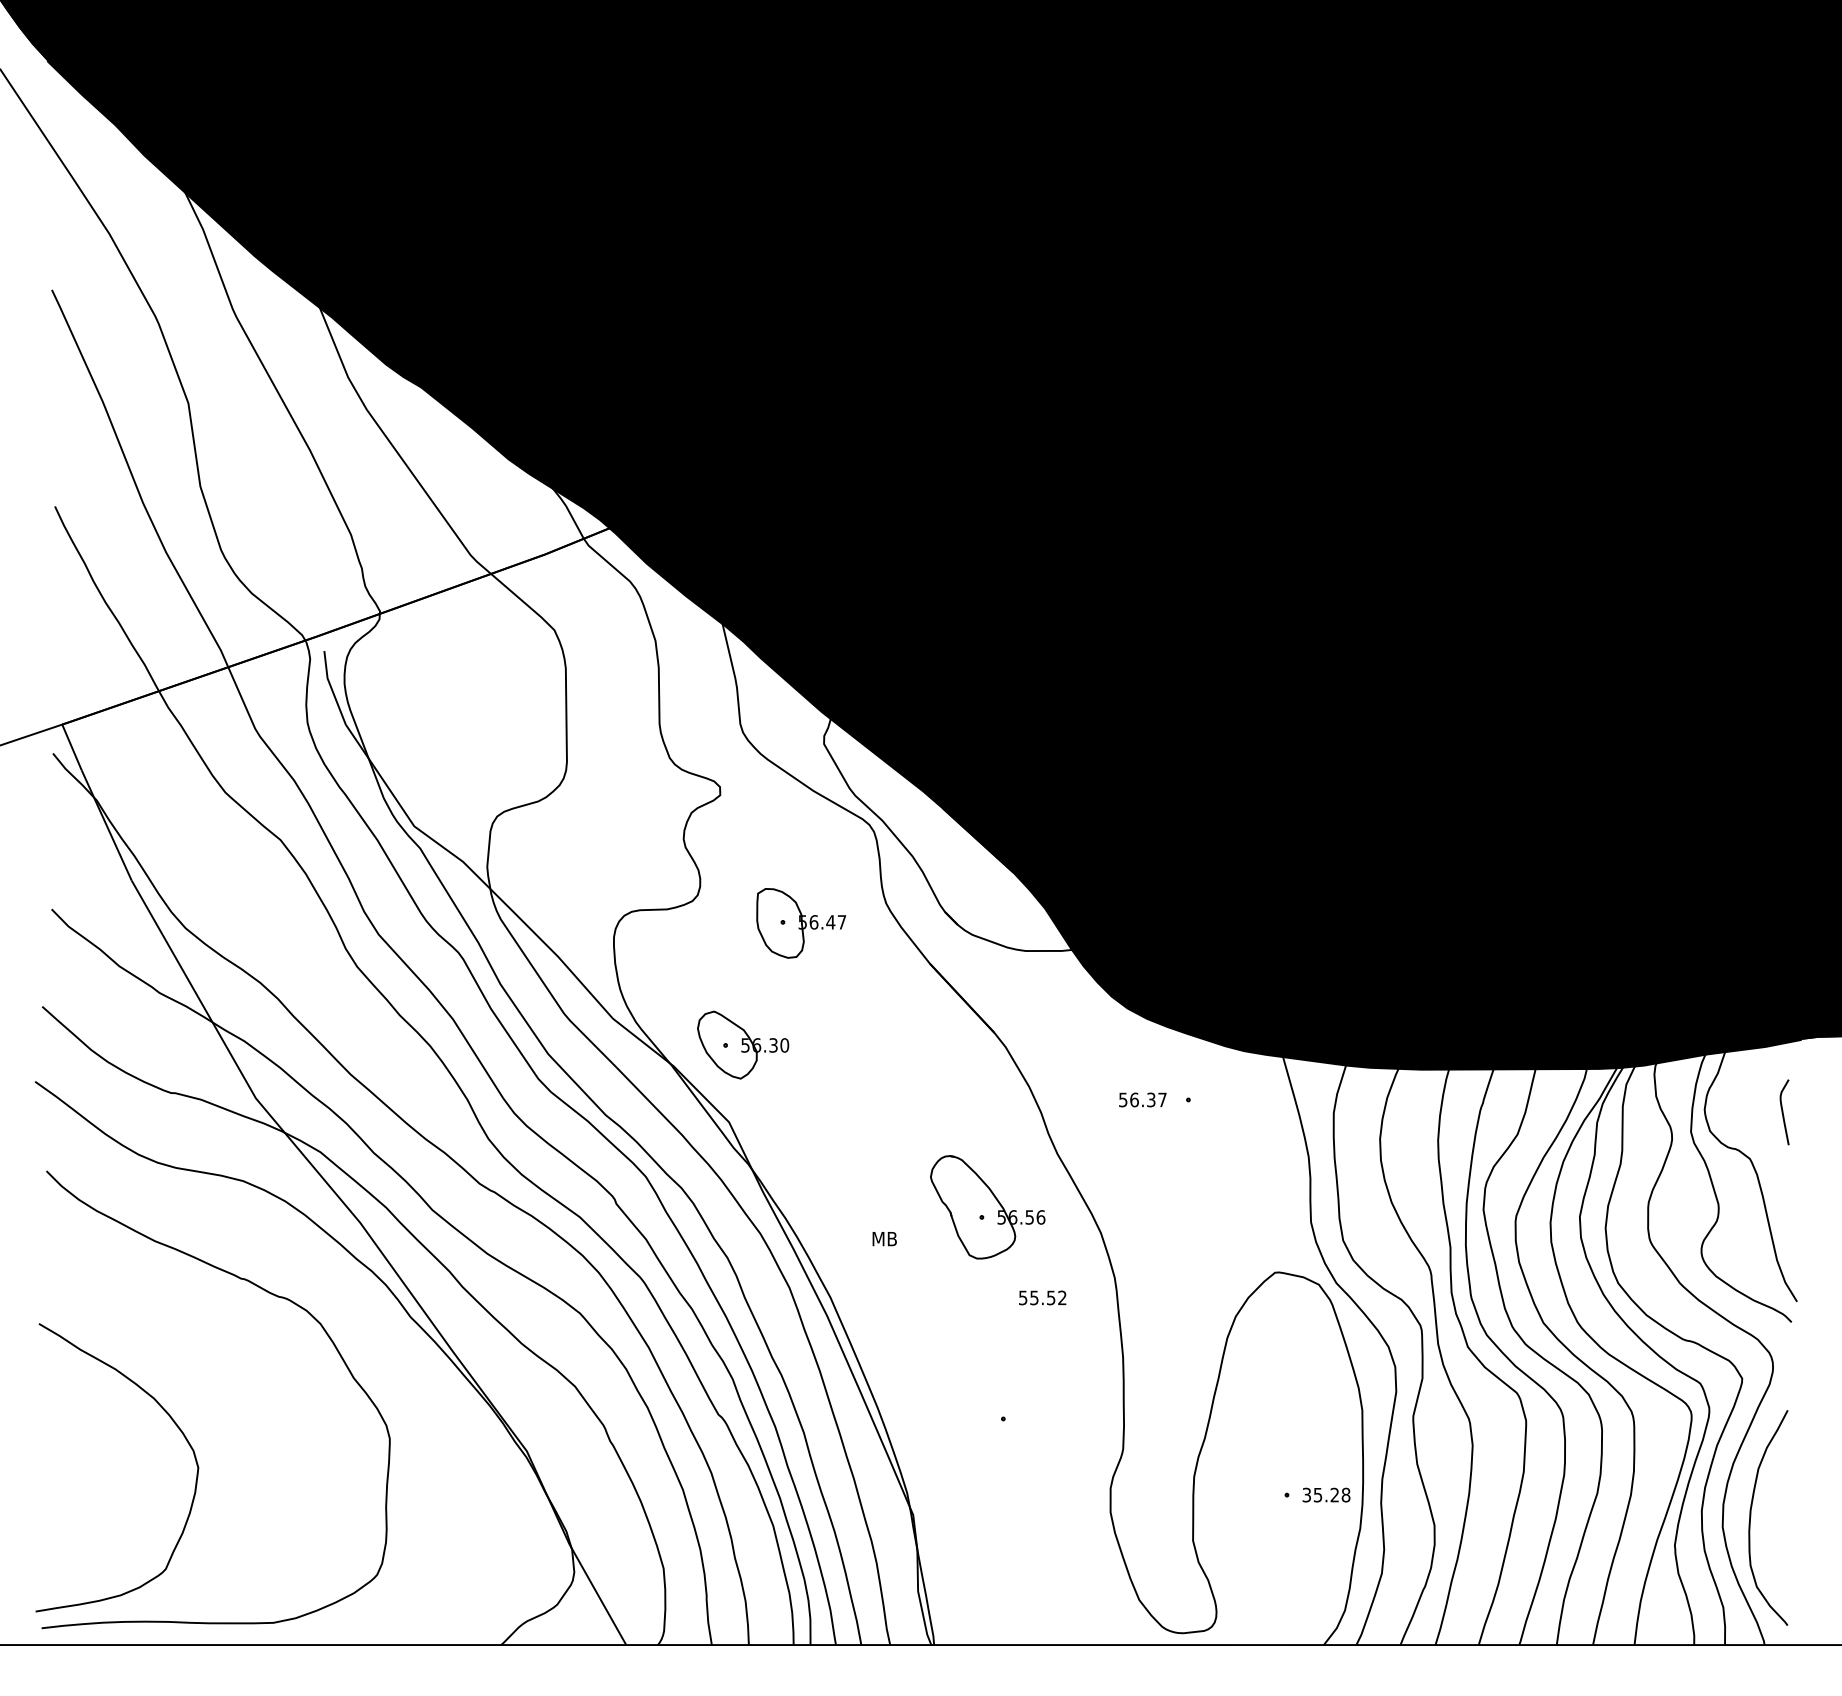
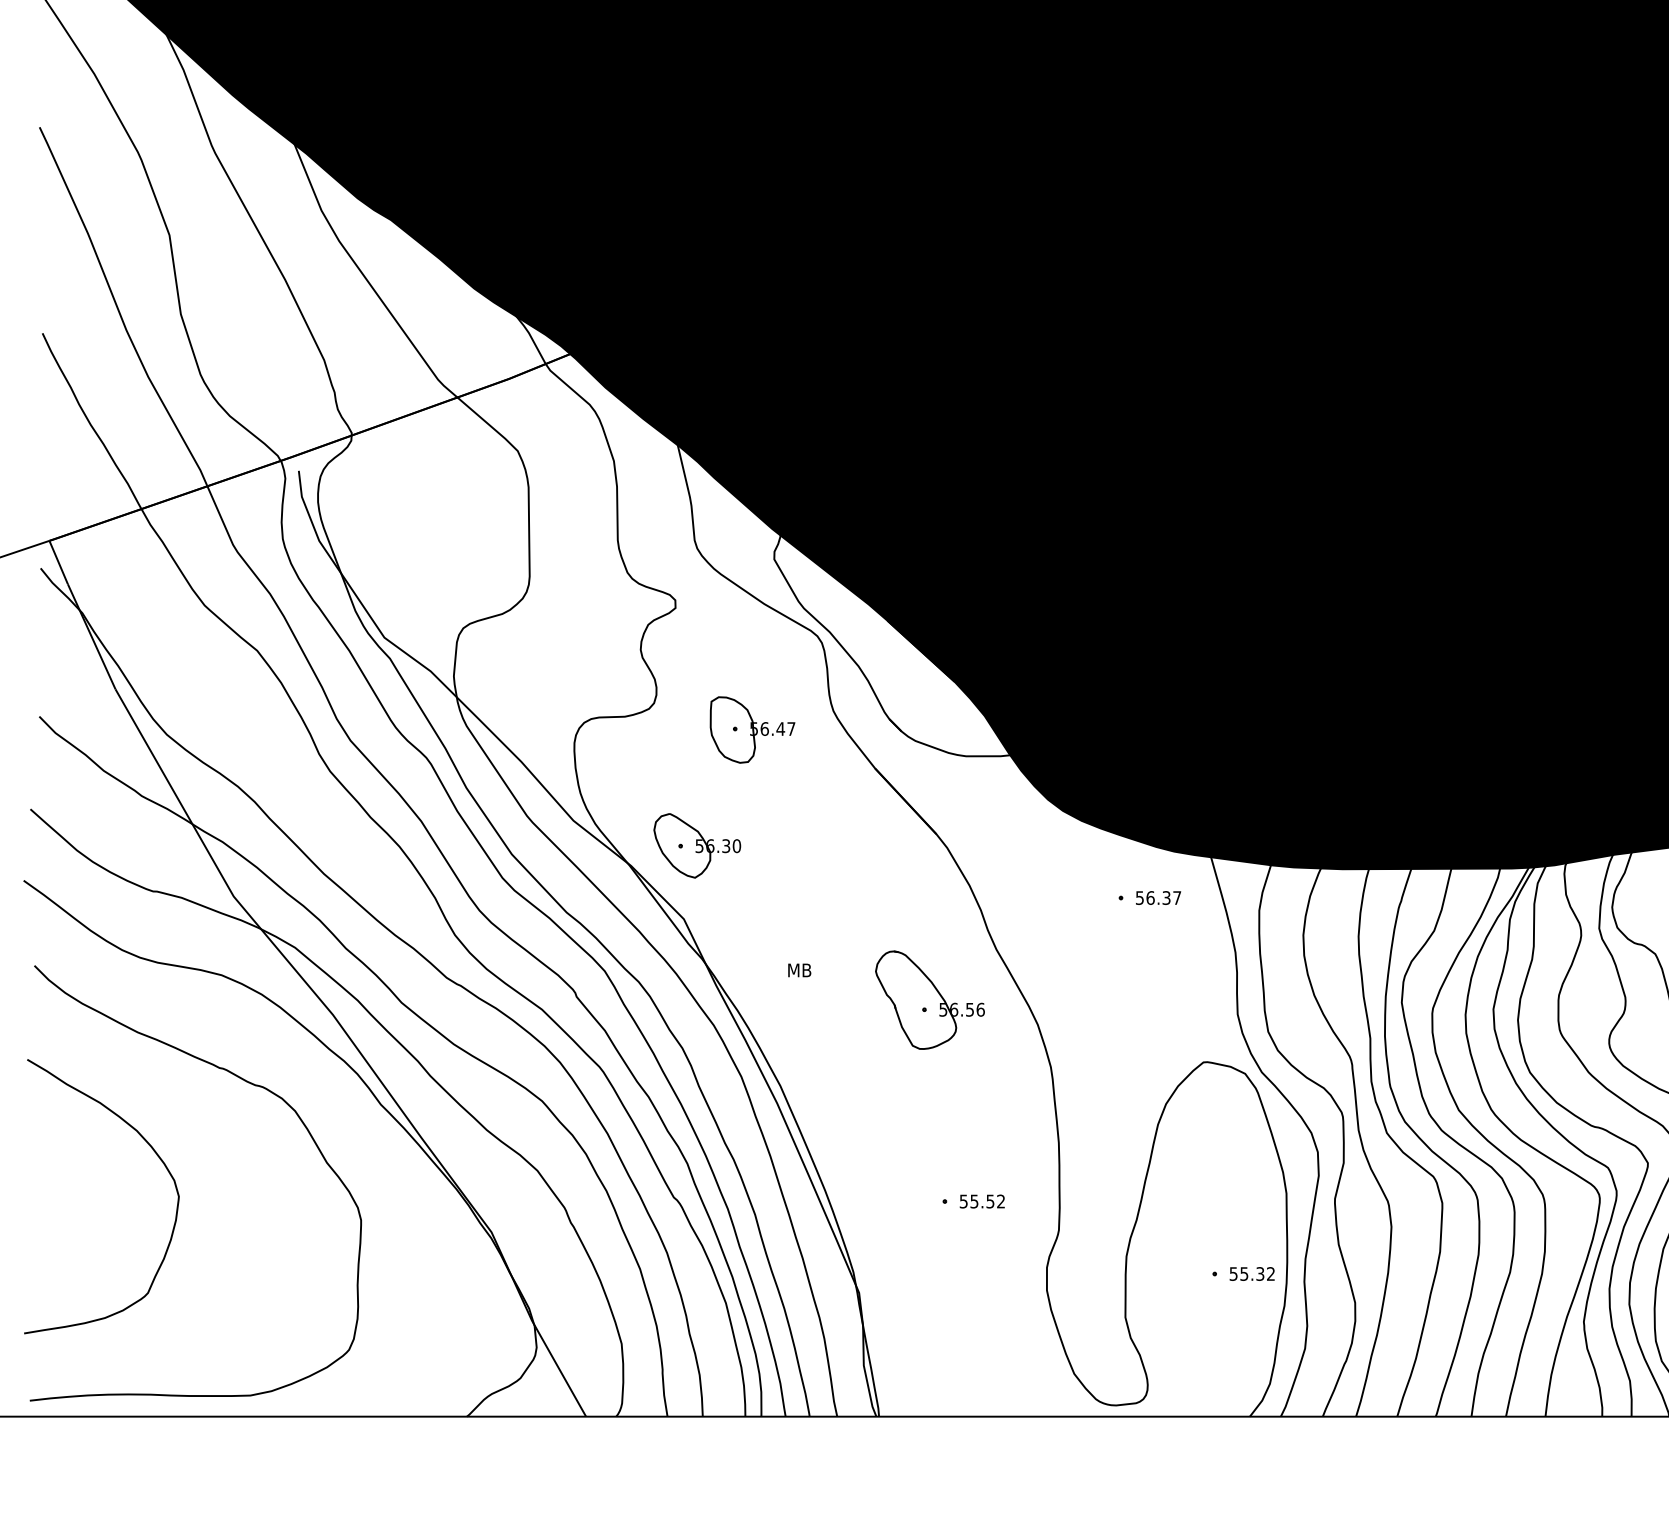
text: (1142, 1099) -> (1158, 897), moved
text: (884, 1239) -> (799, 970), moved
text: (1042, 1297) -> (982, 1201), moved
curve: (175, 1425) -> (157, 1156), moved
text: (1326, 1494) -> (1252, 1273), 35.28 -> 55.32

